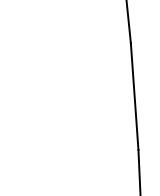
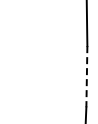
line: (133, 96) -> (86, 76), solid -> dashed

